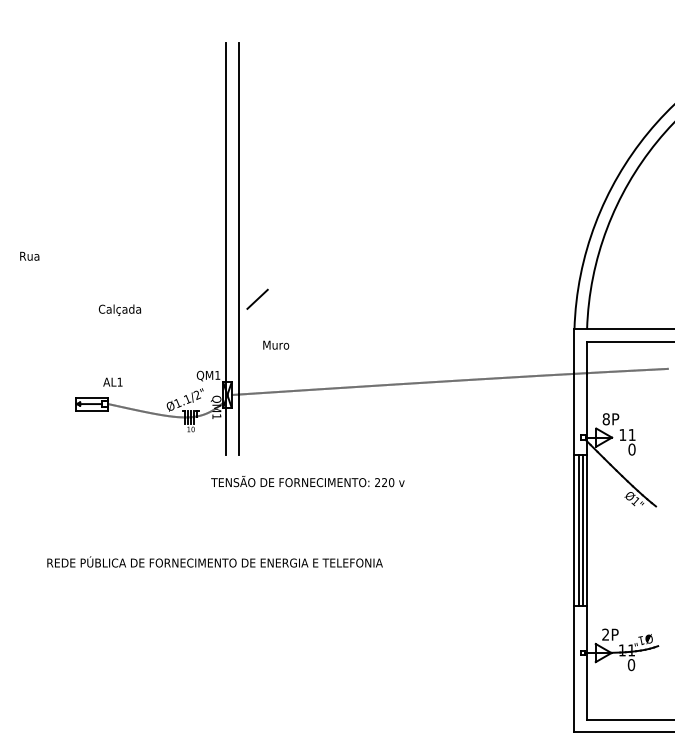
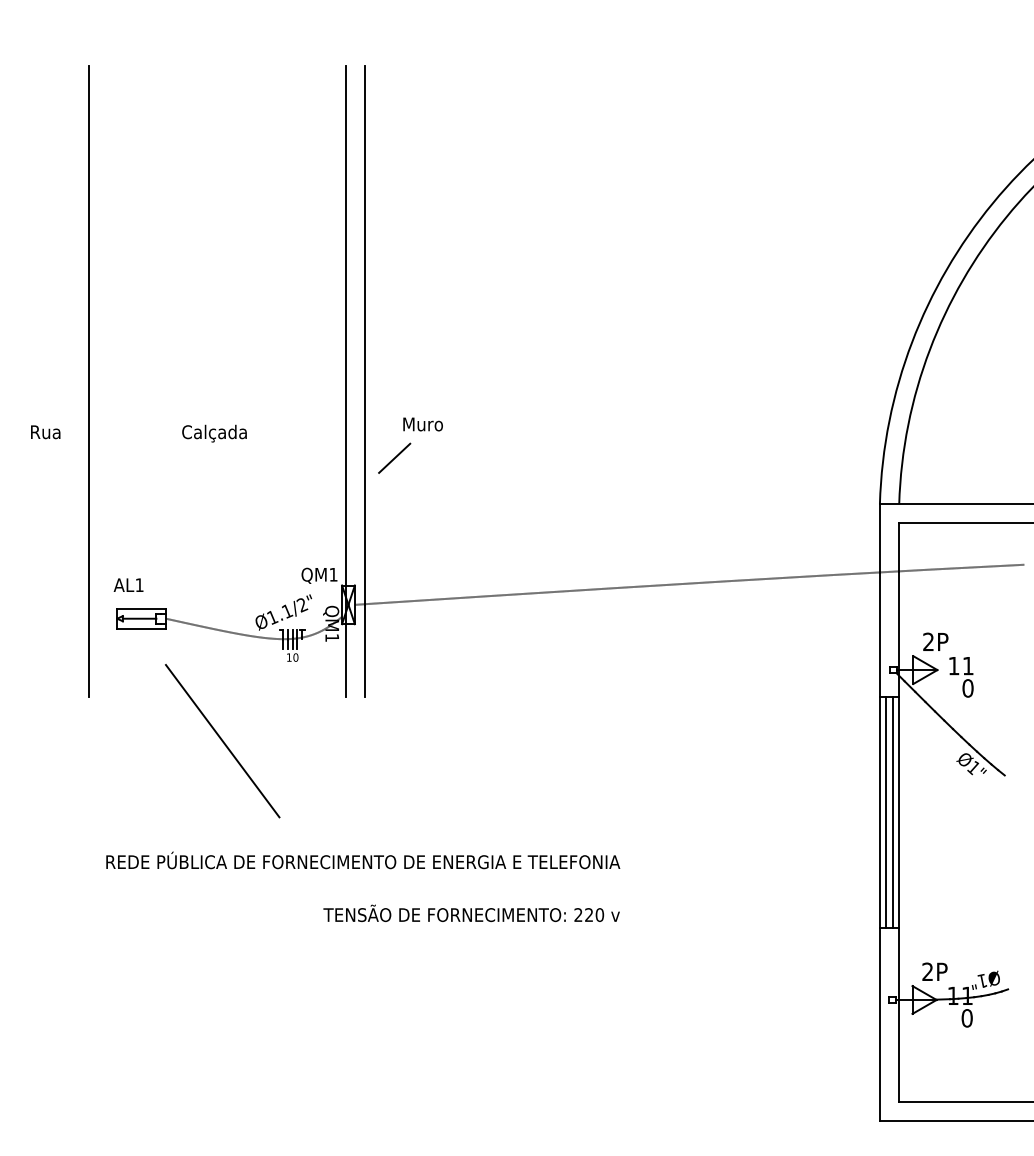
line: (57, 249) -> (88, 381), added
text: (29, 255) -> (45, 430), moved
text: (119, 309) -> (213, 432), moved
text: (276, 344) -> (423, 423), moved
text: (112, 381) -> (128, 584), moved
text: (605, 419) -> (927, 642), 8P -> 2P
text: (307, 481) -> (471, 913), moved
line: (145, 483) -> (222, 740), added
text: (214, 561) -> (362, 859), moved

